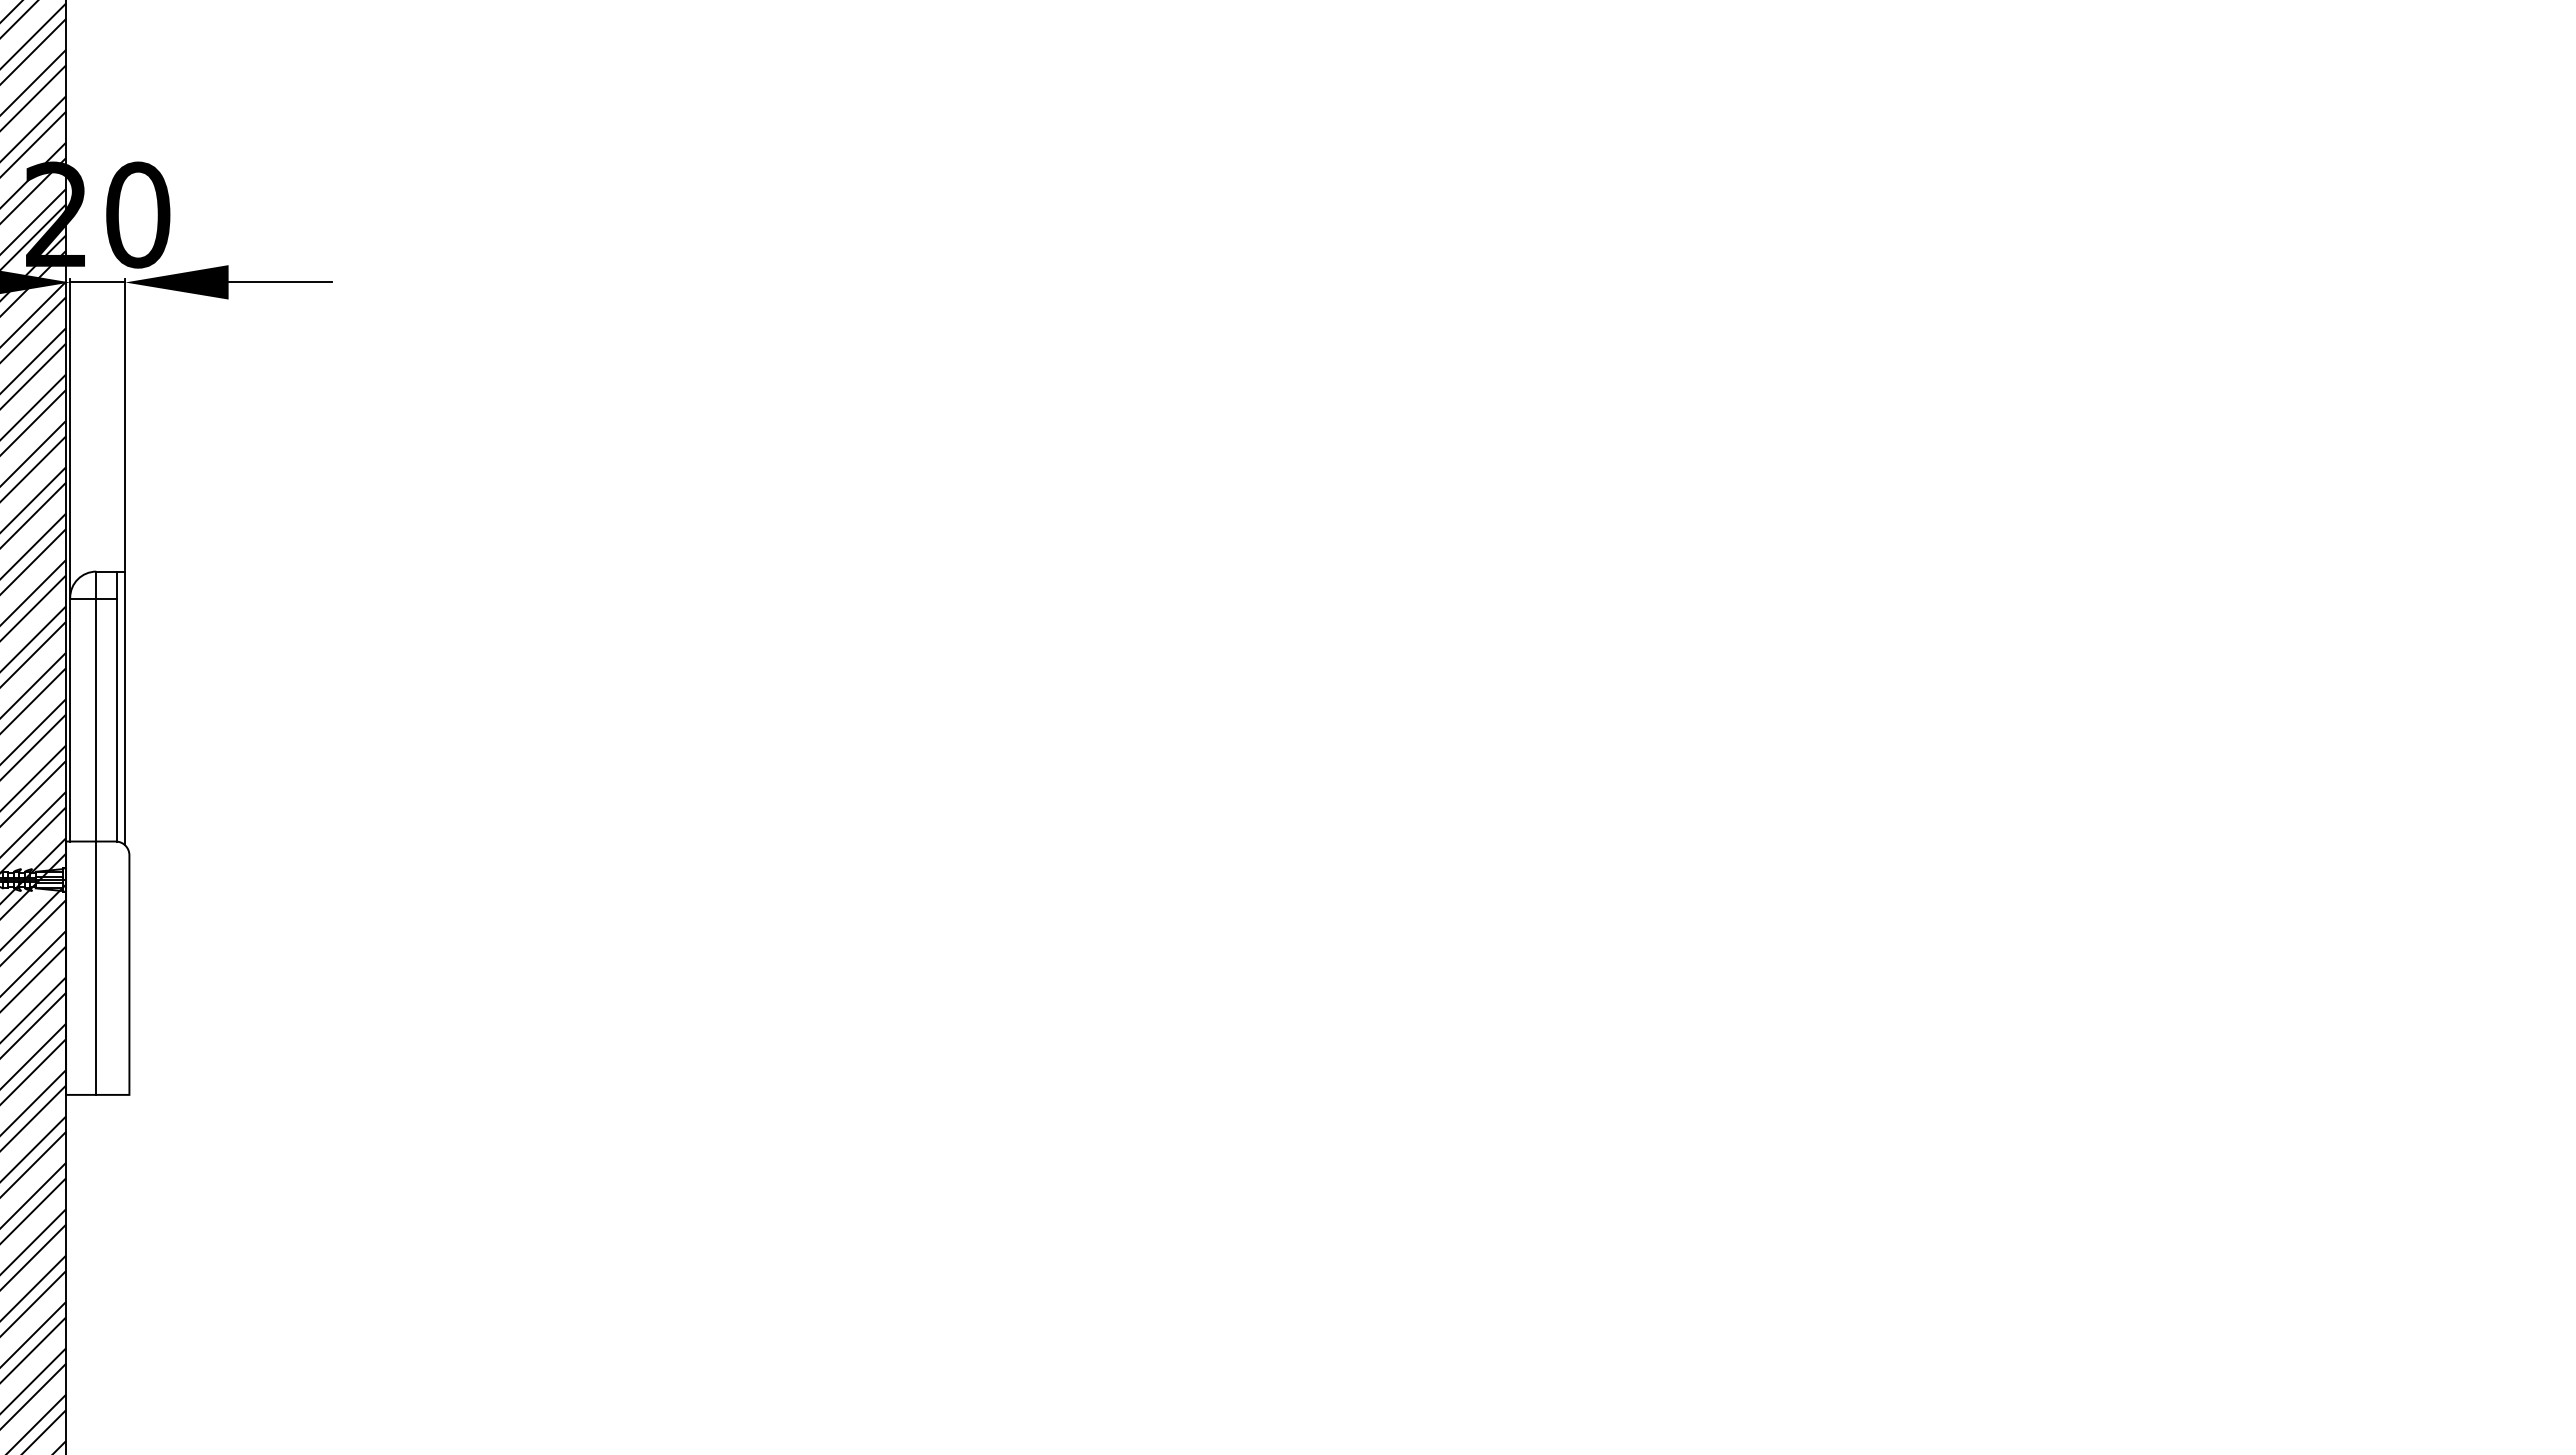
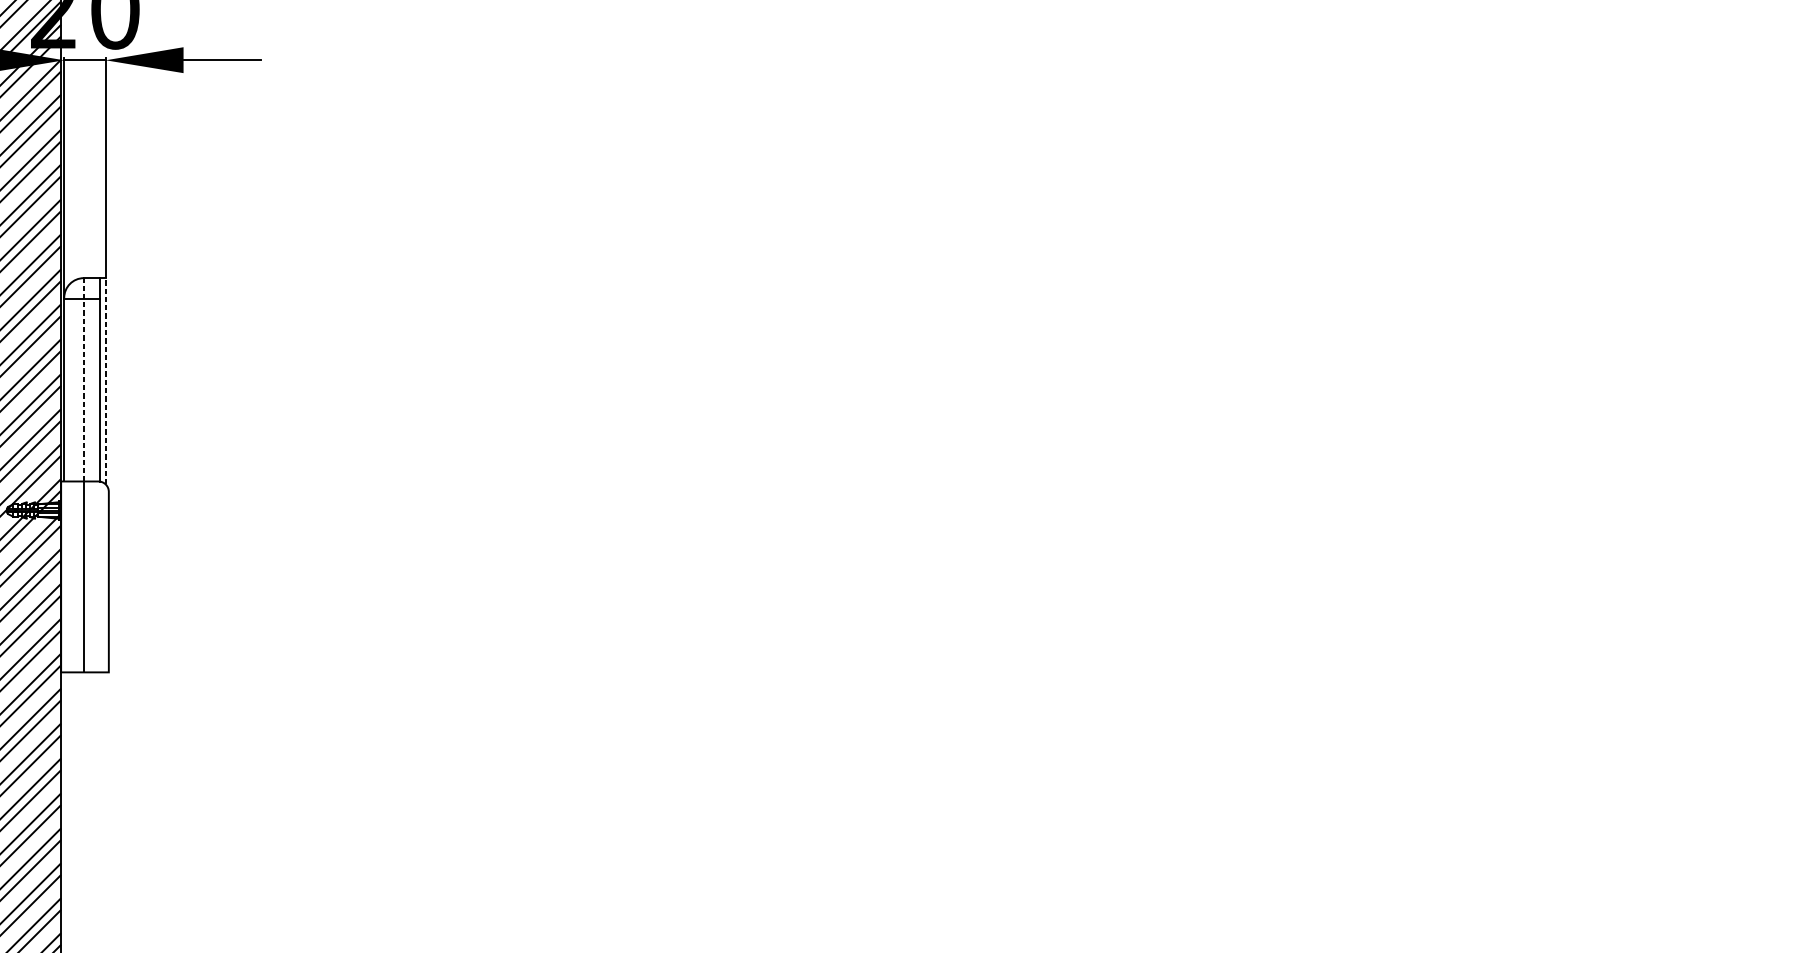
line: (96, 706) -> (84, 379), solid -> dashed
line: (125, 708) -> (105, 381), solid -> dashed

